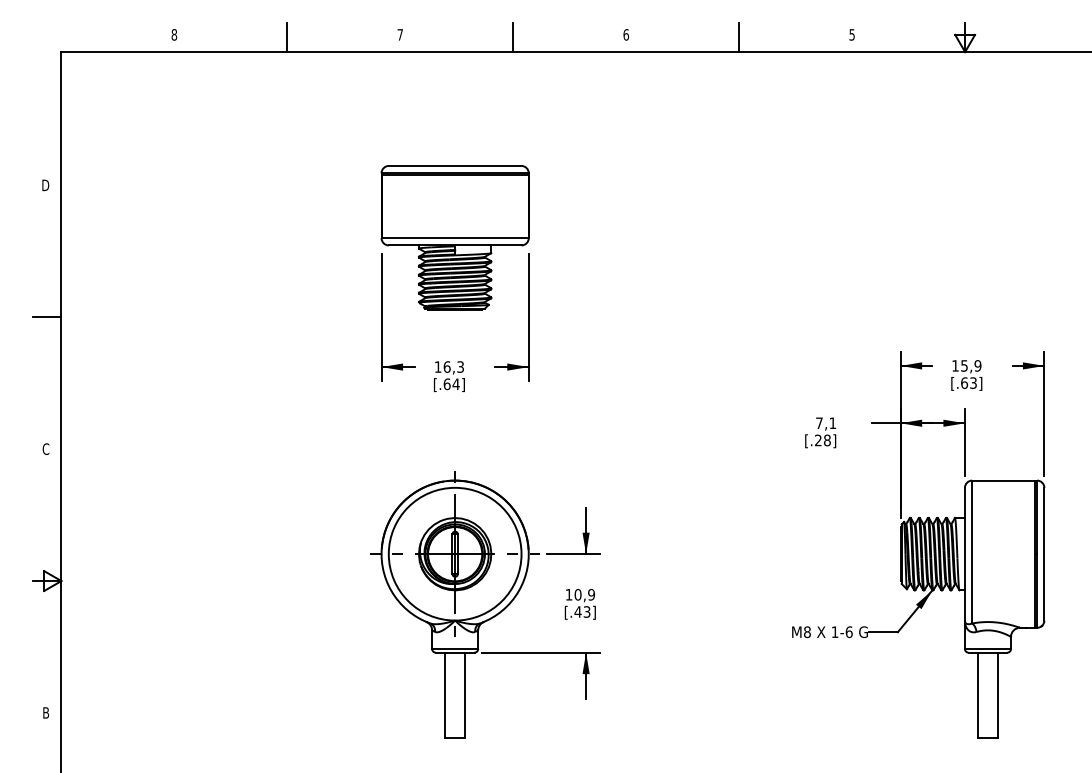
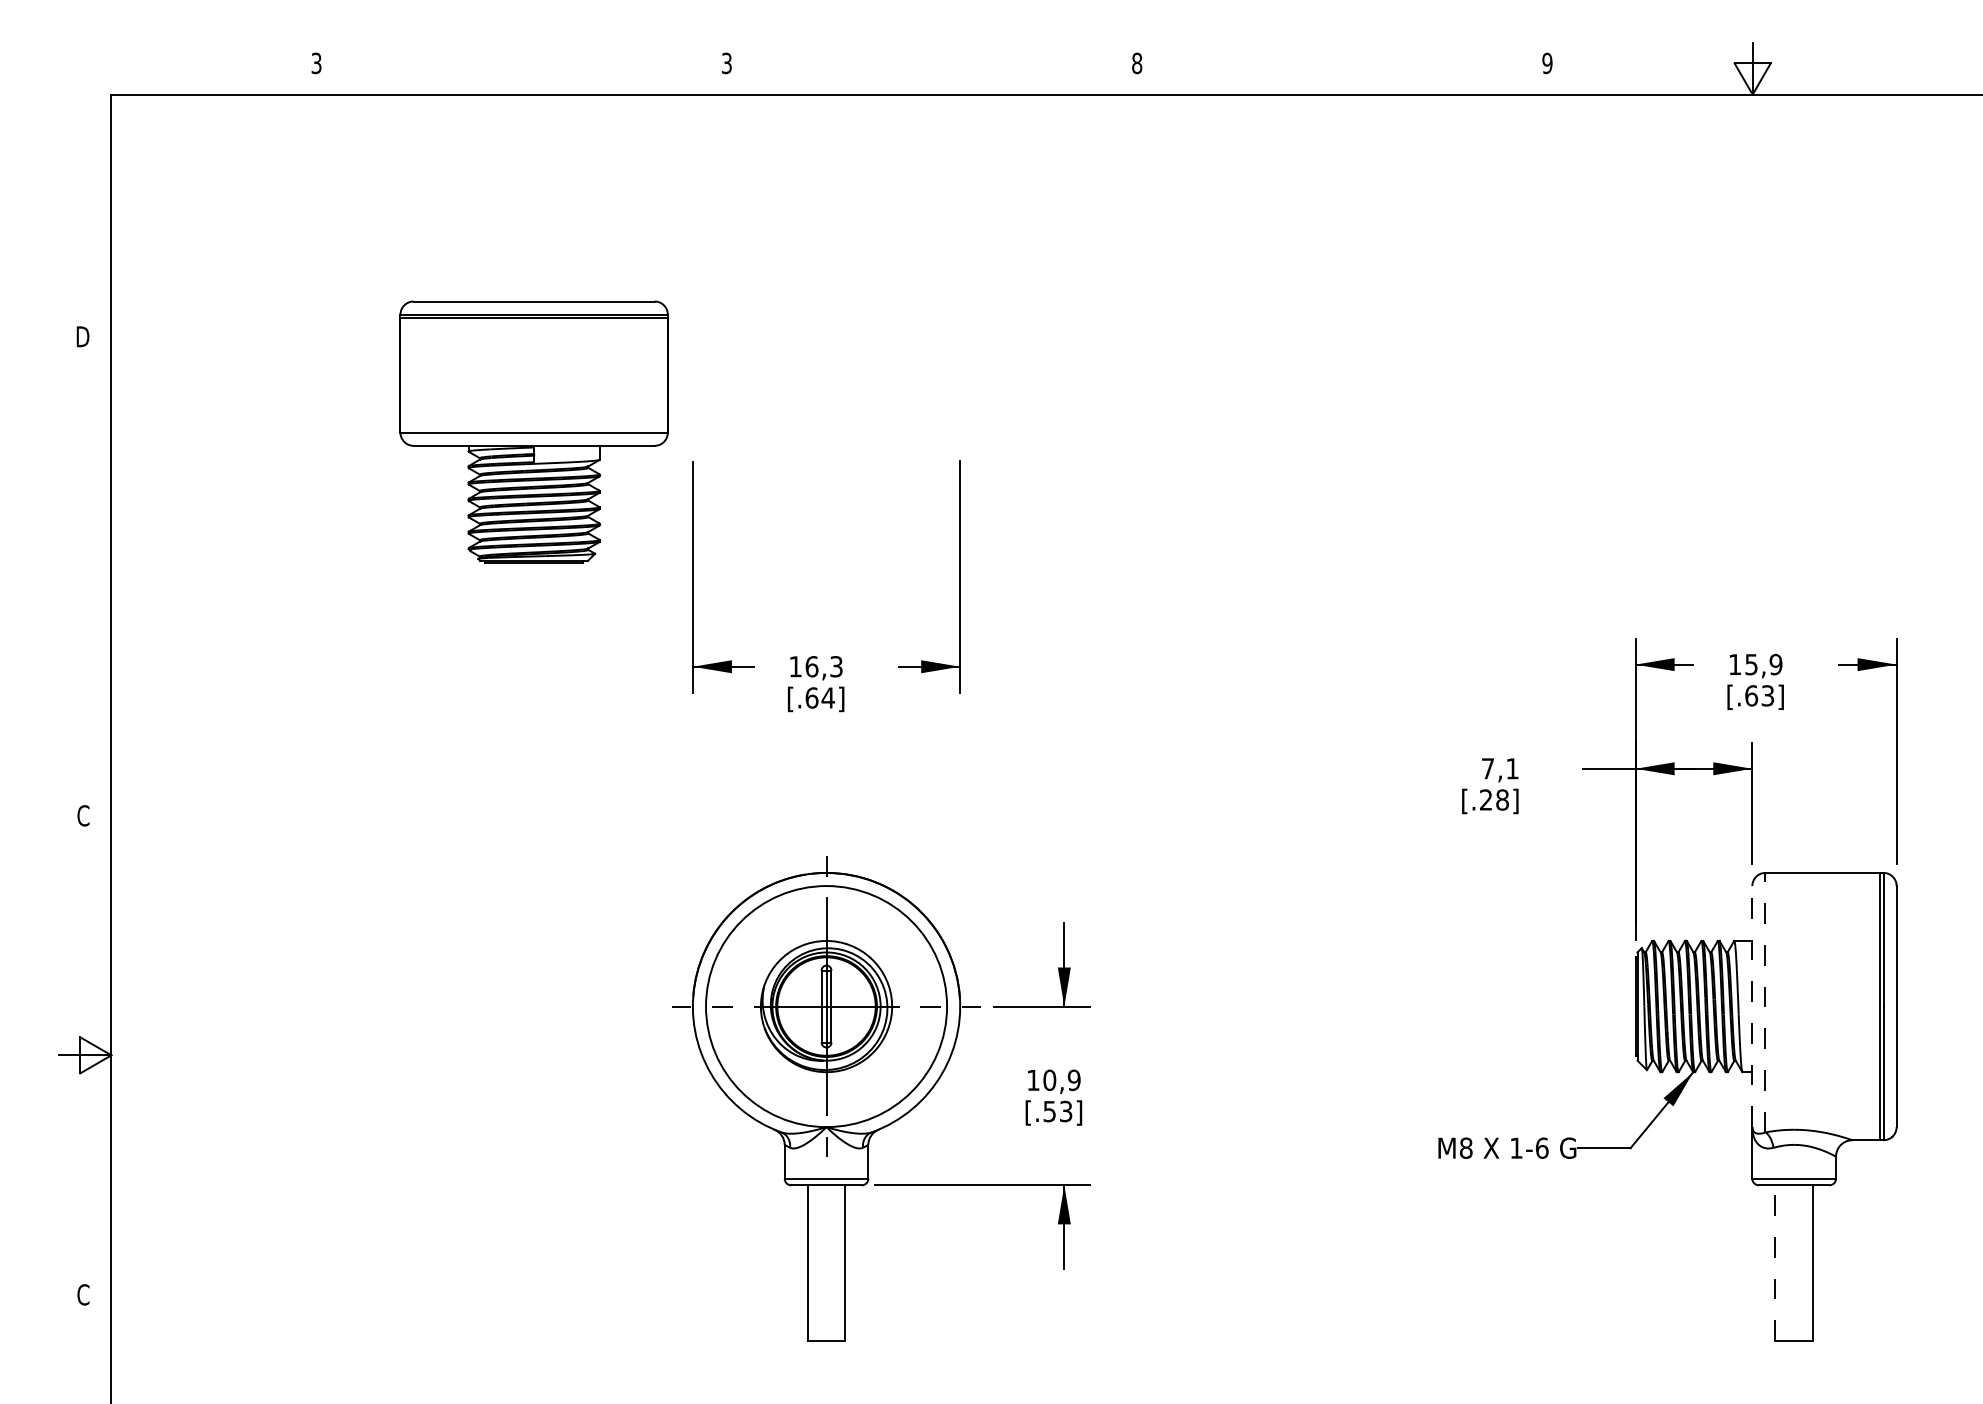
text: (174, 34) -> (316, 62), 8 -> 3
text: (399, 34) -> (725, 62), 7 -> 3
text: (625, 34) -> (1135, 62), 6 -> 8
text: (851, 34) -> (1546, 62), 5 -> 9
line: (287, 37) -> (522, 68), removed
line: (513, 37) -> (932, 68), removed
line: (739, 37) -> (1342, 68), removed
part: (454, 237) -> (532, 431), moved
line: (46, 317) -> (84, 576), removed
line: (972, 551) -> (1766, 1001), solid -> dashed
line: (964, 553) -> (1751, 1005), solid -> dashed
text: (577, 611) -> (1048, 1110), [.43] -> [.53]
line: (977, 695) -> (1775, 1263), solid -> dashed
text: (45, 712) -> (82, 1294), B -> C

